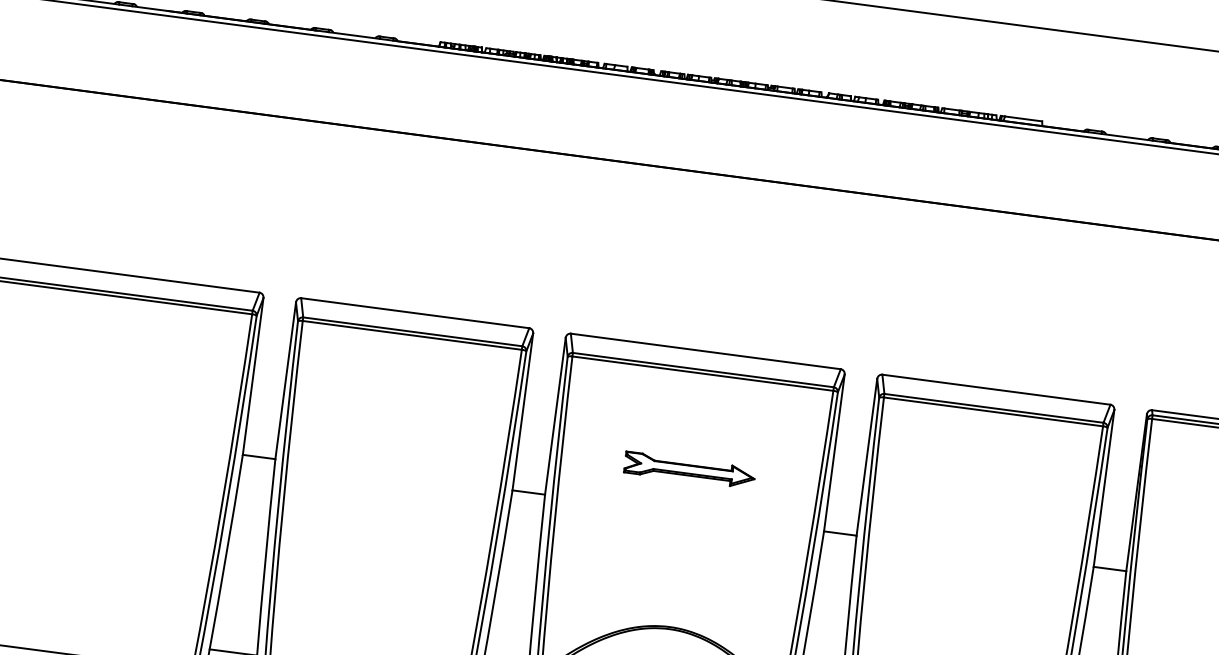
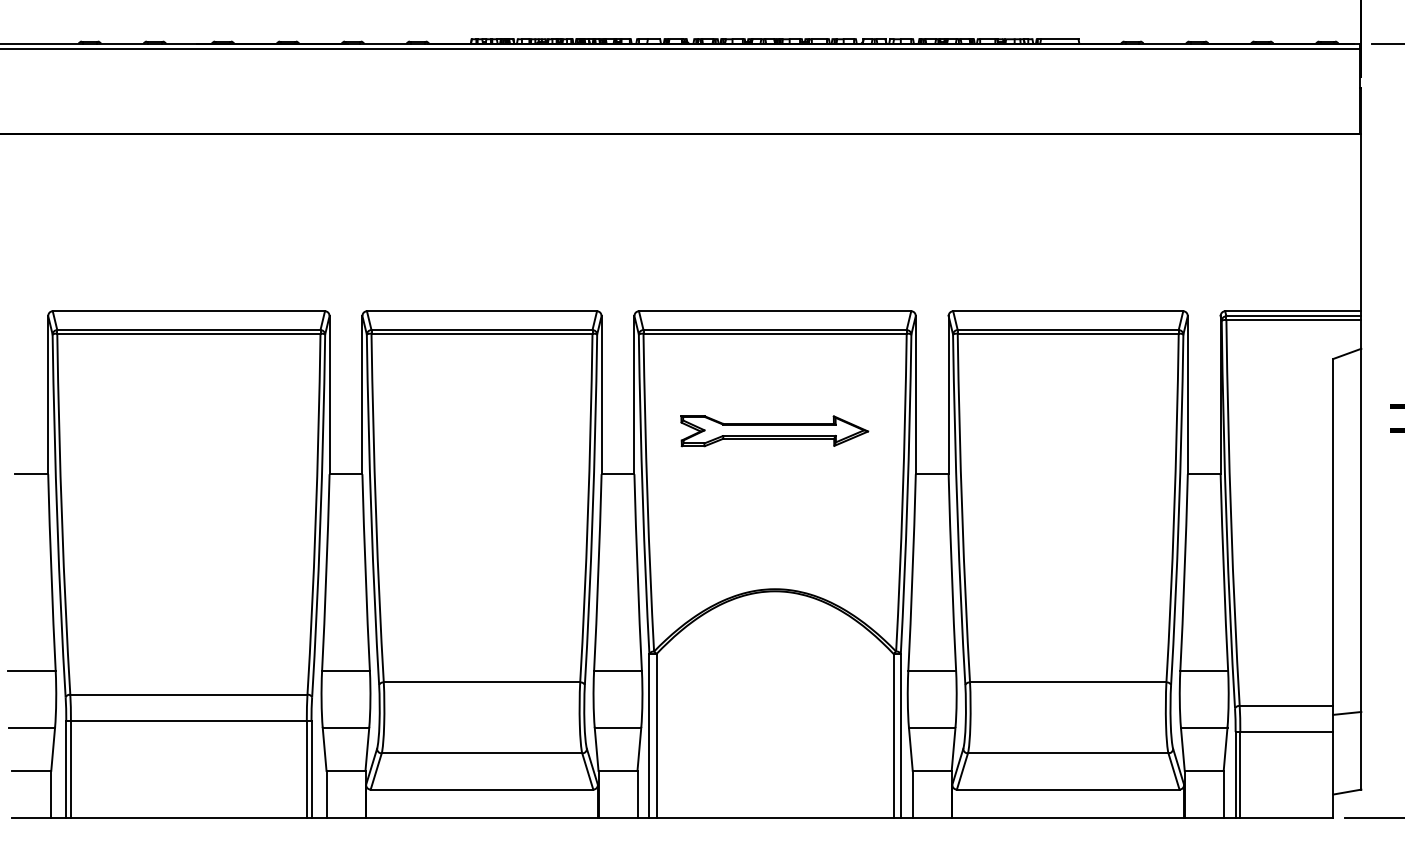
part: (689, 470) -> (774, 431), size x1.43

